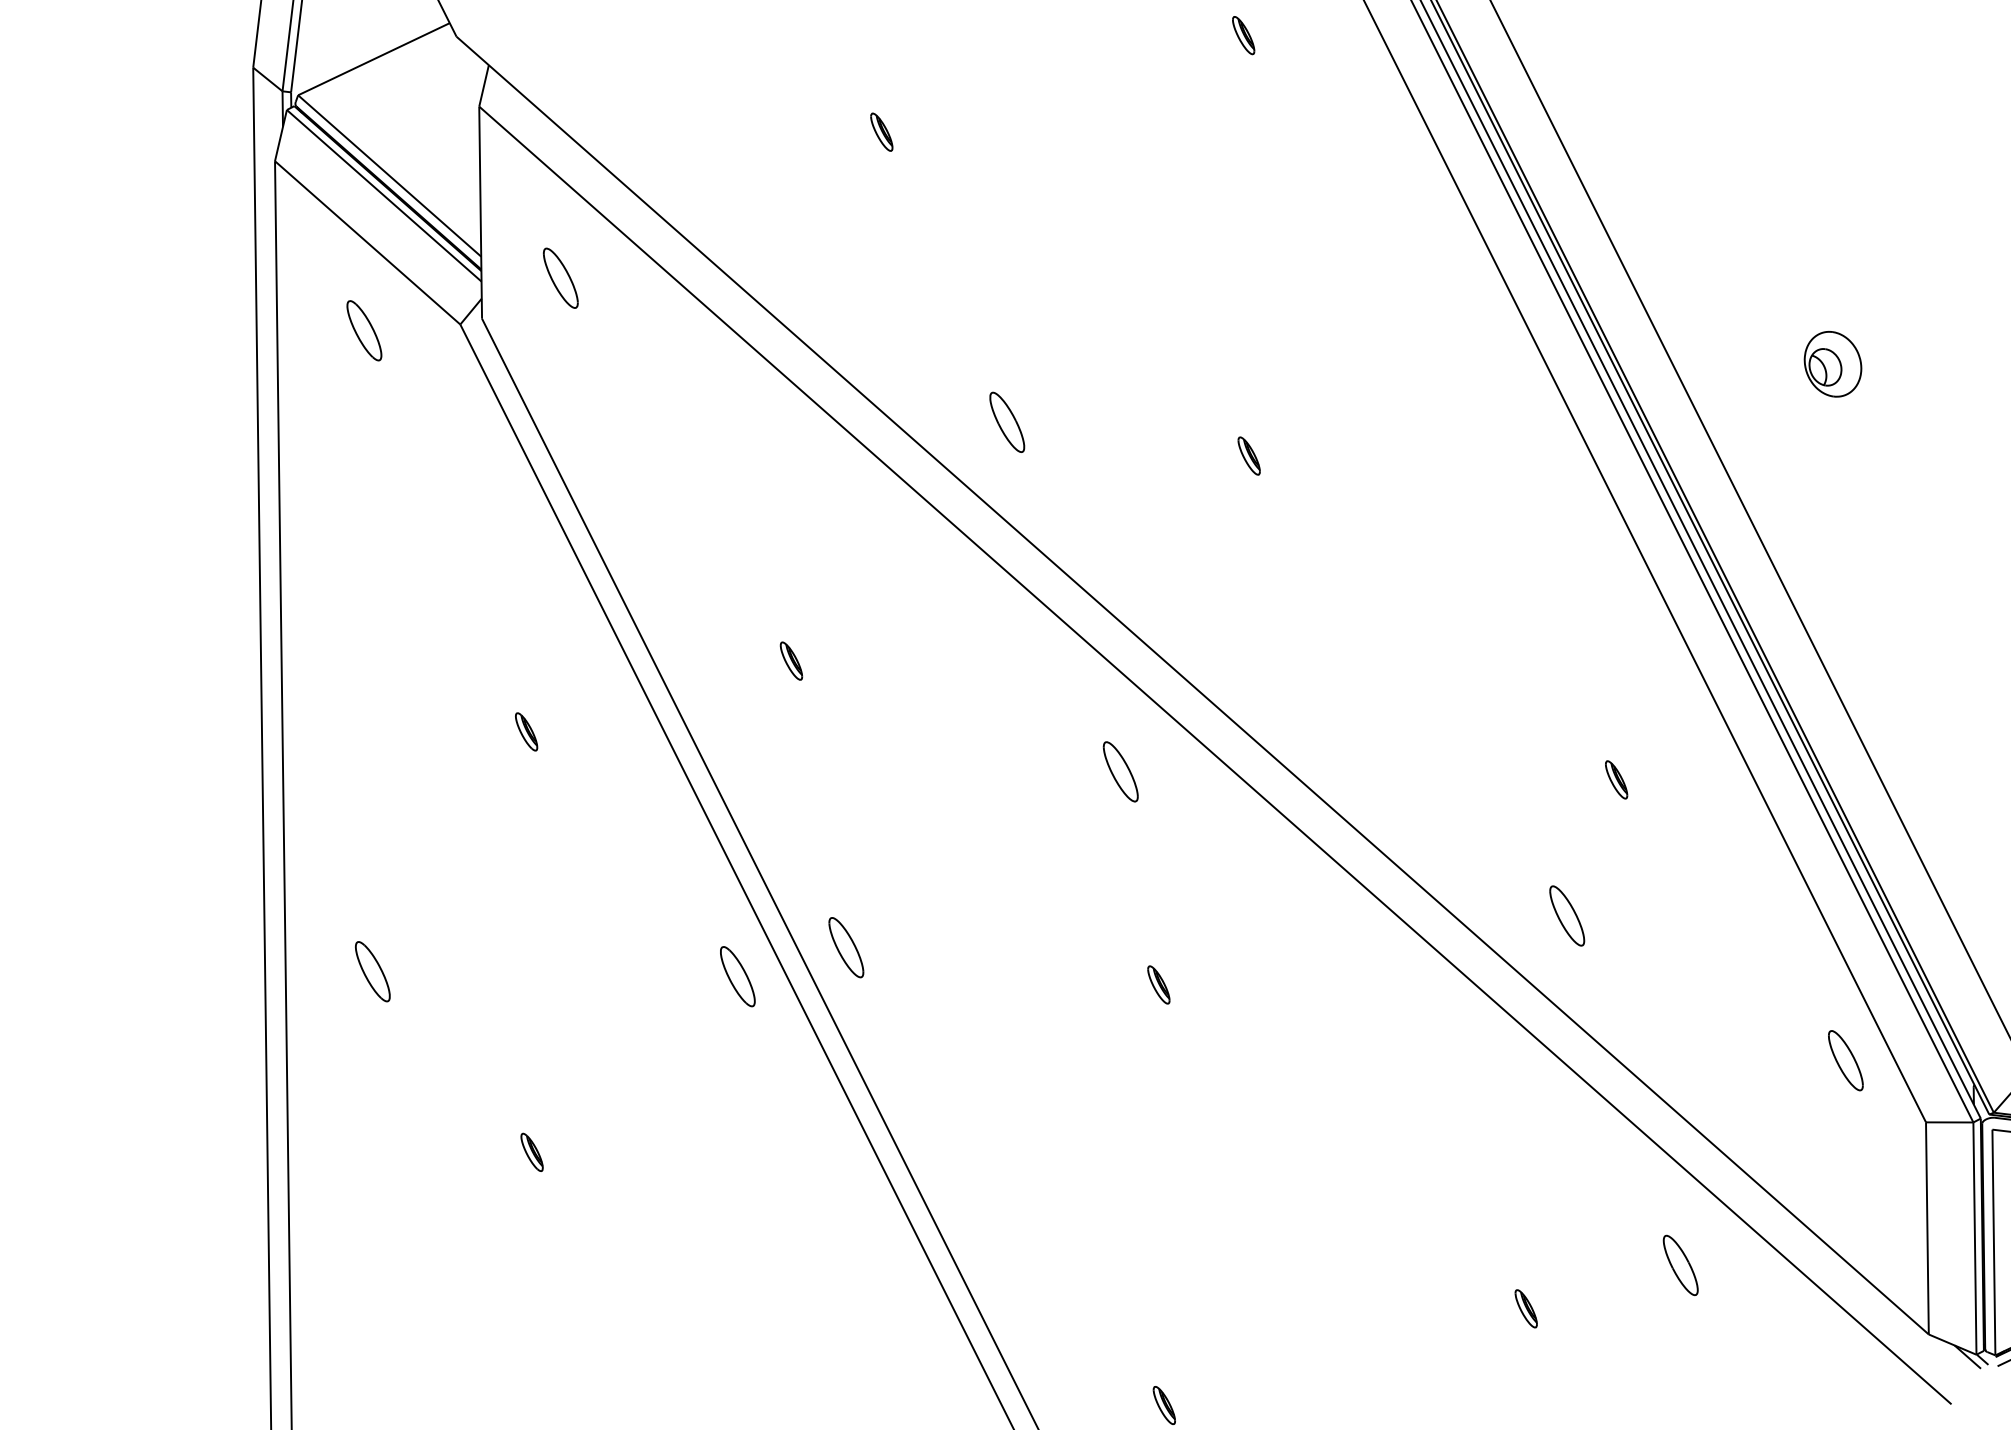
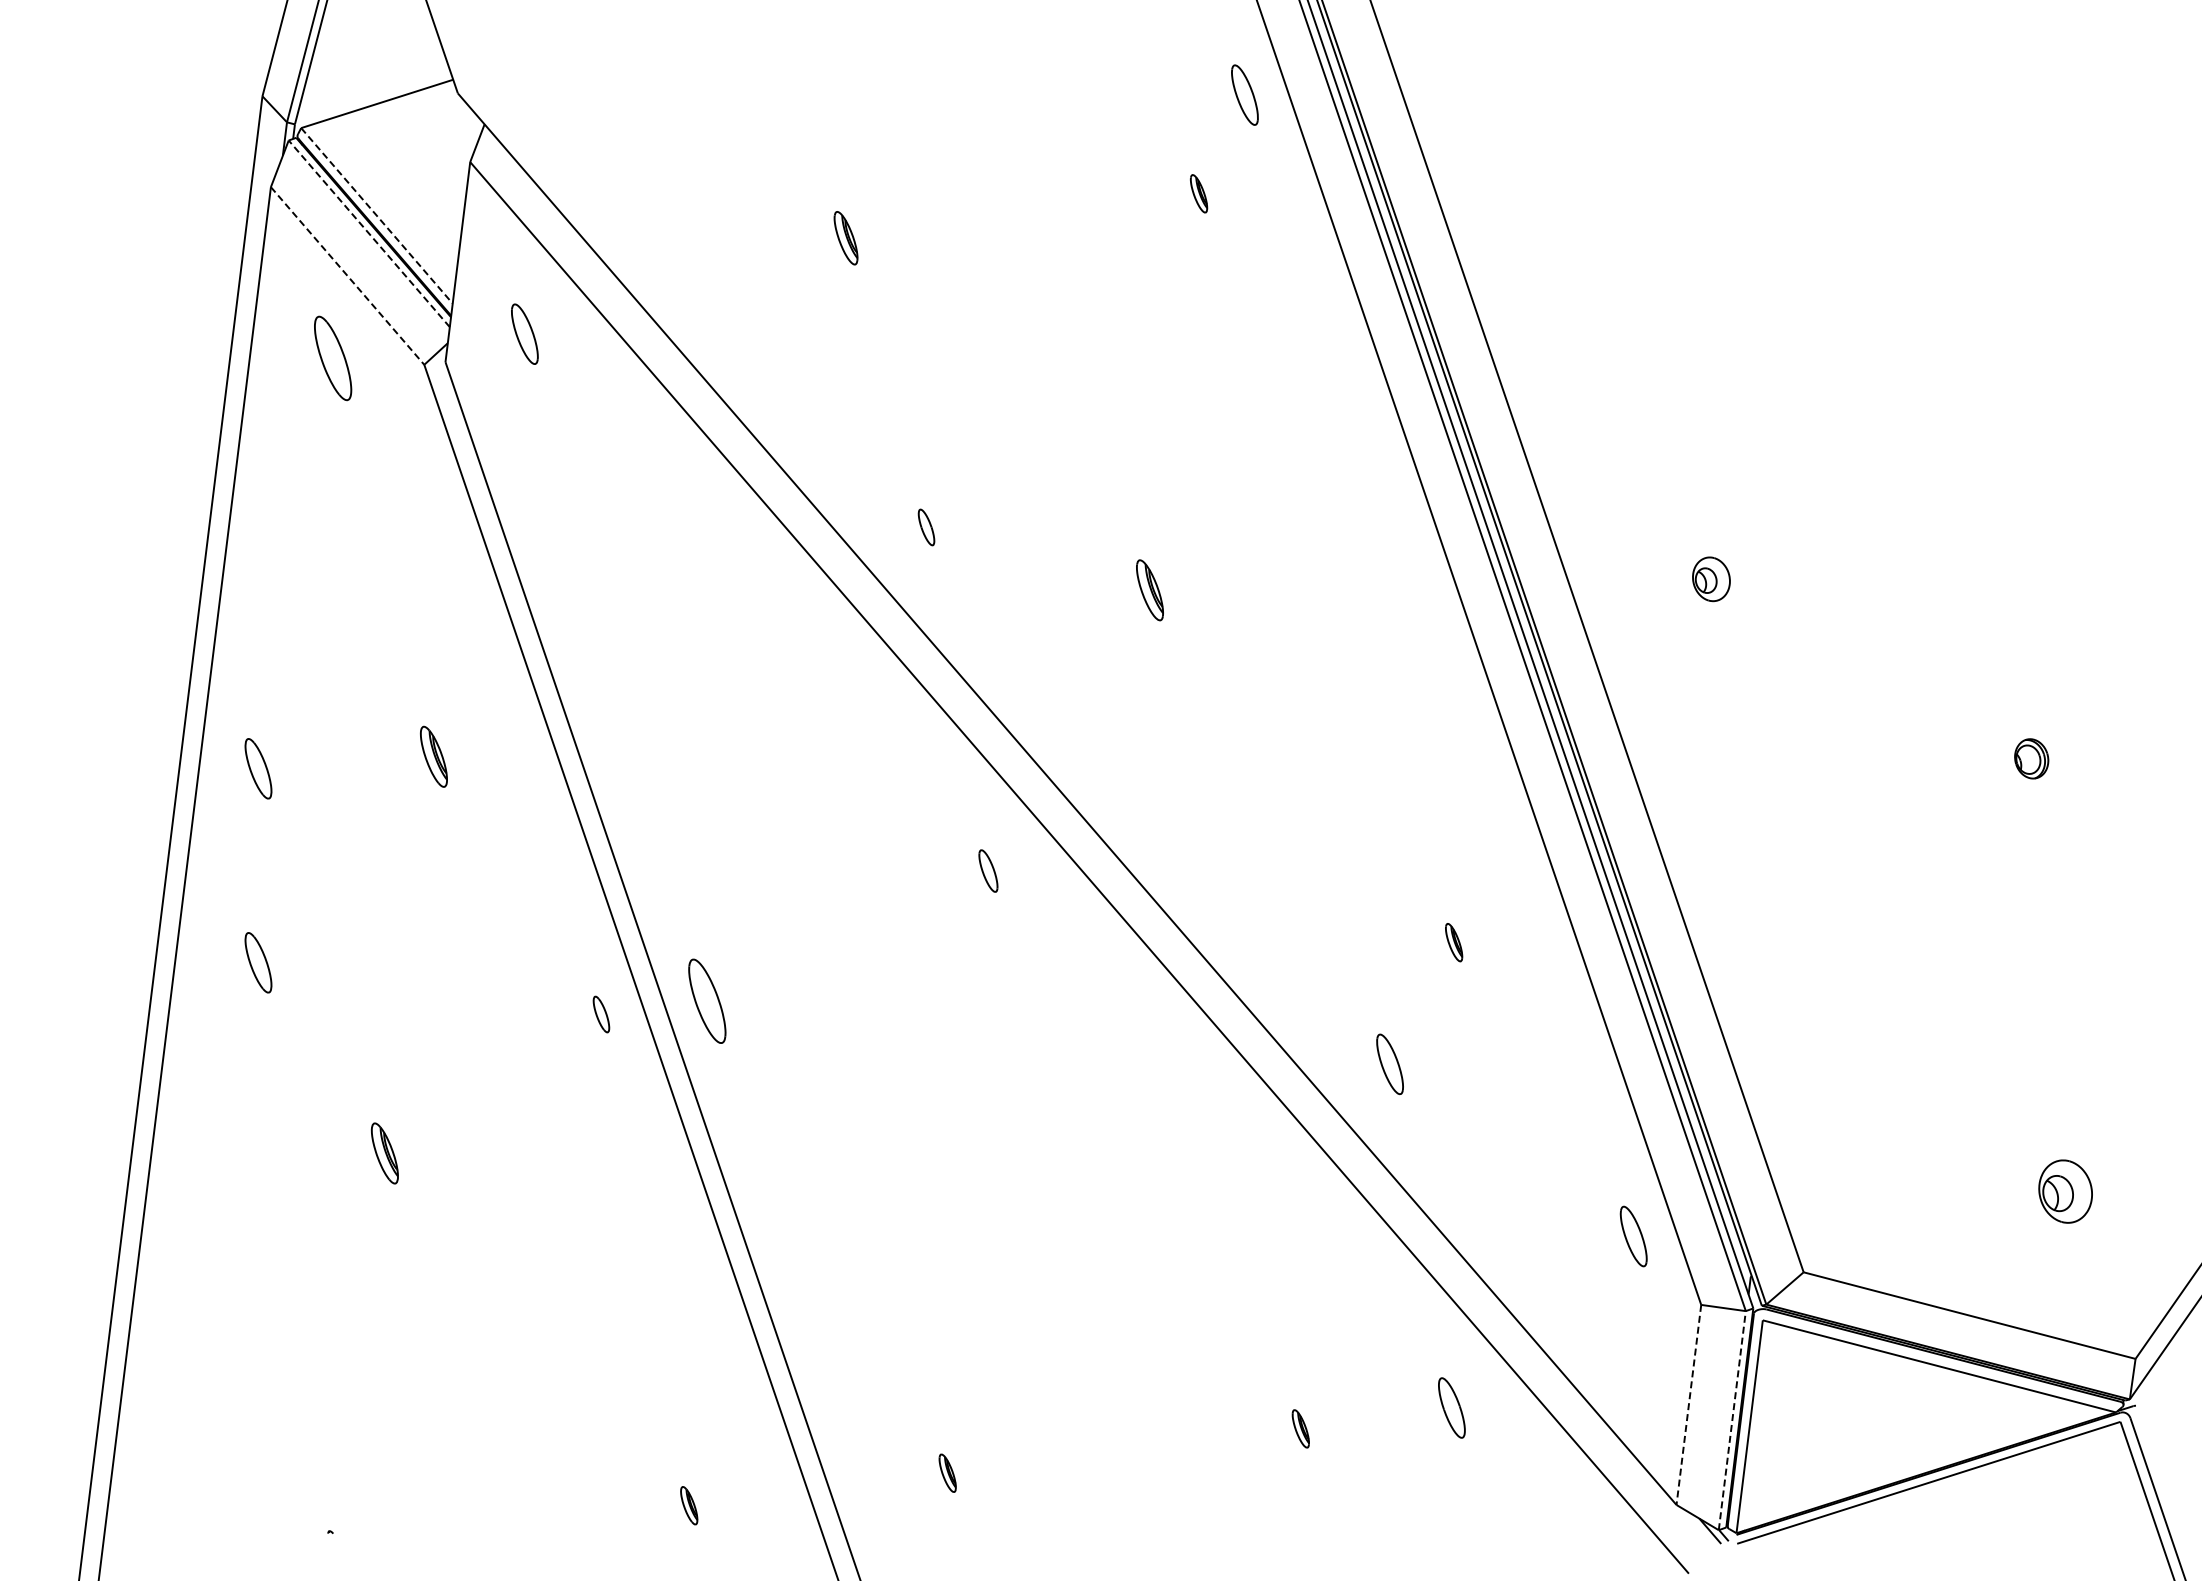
part: (881, 131) -> (845, 237), size x1.4
line: (389, 175) -> (376, 215), solid -> dashed
line: (383, 195) -> (368, 233), solid -> dashed
line: (367, 243) -> (347, 276), solid -> dashed
part: (364, 329) -> (333, 357), size x1.4
part: (1833, 364) -> (1711, 579), size x0.7
part: (1007, 422) -> (926, 527), size x0.6
part: (1248, 456) -> (1149, 590), size x1.6
part: (791, 660) -> (692, 723), removed
part: (526, 731) -> (434, 756), size x1.6
part: (345, 769) -> (258, 768), added
part: (1120, 771) -> (988, 870), size x0.7
part: (846, 946) -> (707, 1000), size x1.4
part: (737, 976) -> (601, 1014), size x0.6
part: (1158, 984) -> (996, 1076), removed
part: (532, 1152) -> (385, 1153), size x1.6
line: (1926, 1228) -> (1688, 1404), solid -> dashed
line: (1975, 1238) -> (1732, 1420), solid -> dashed

